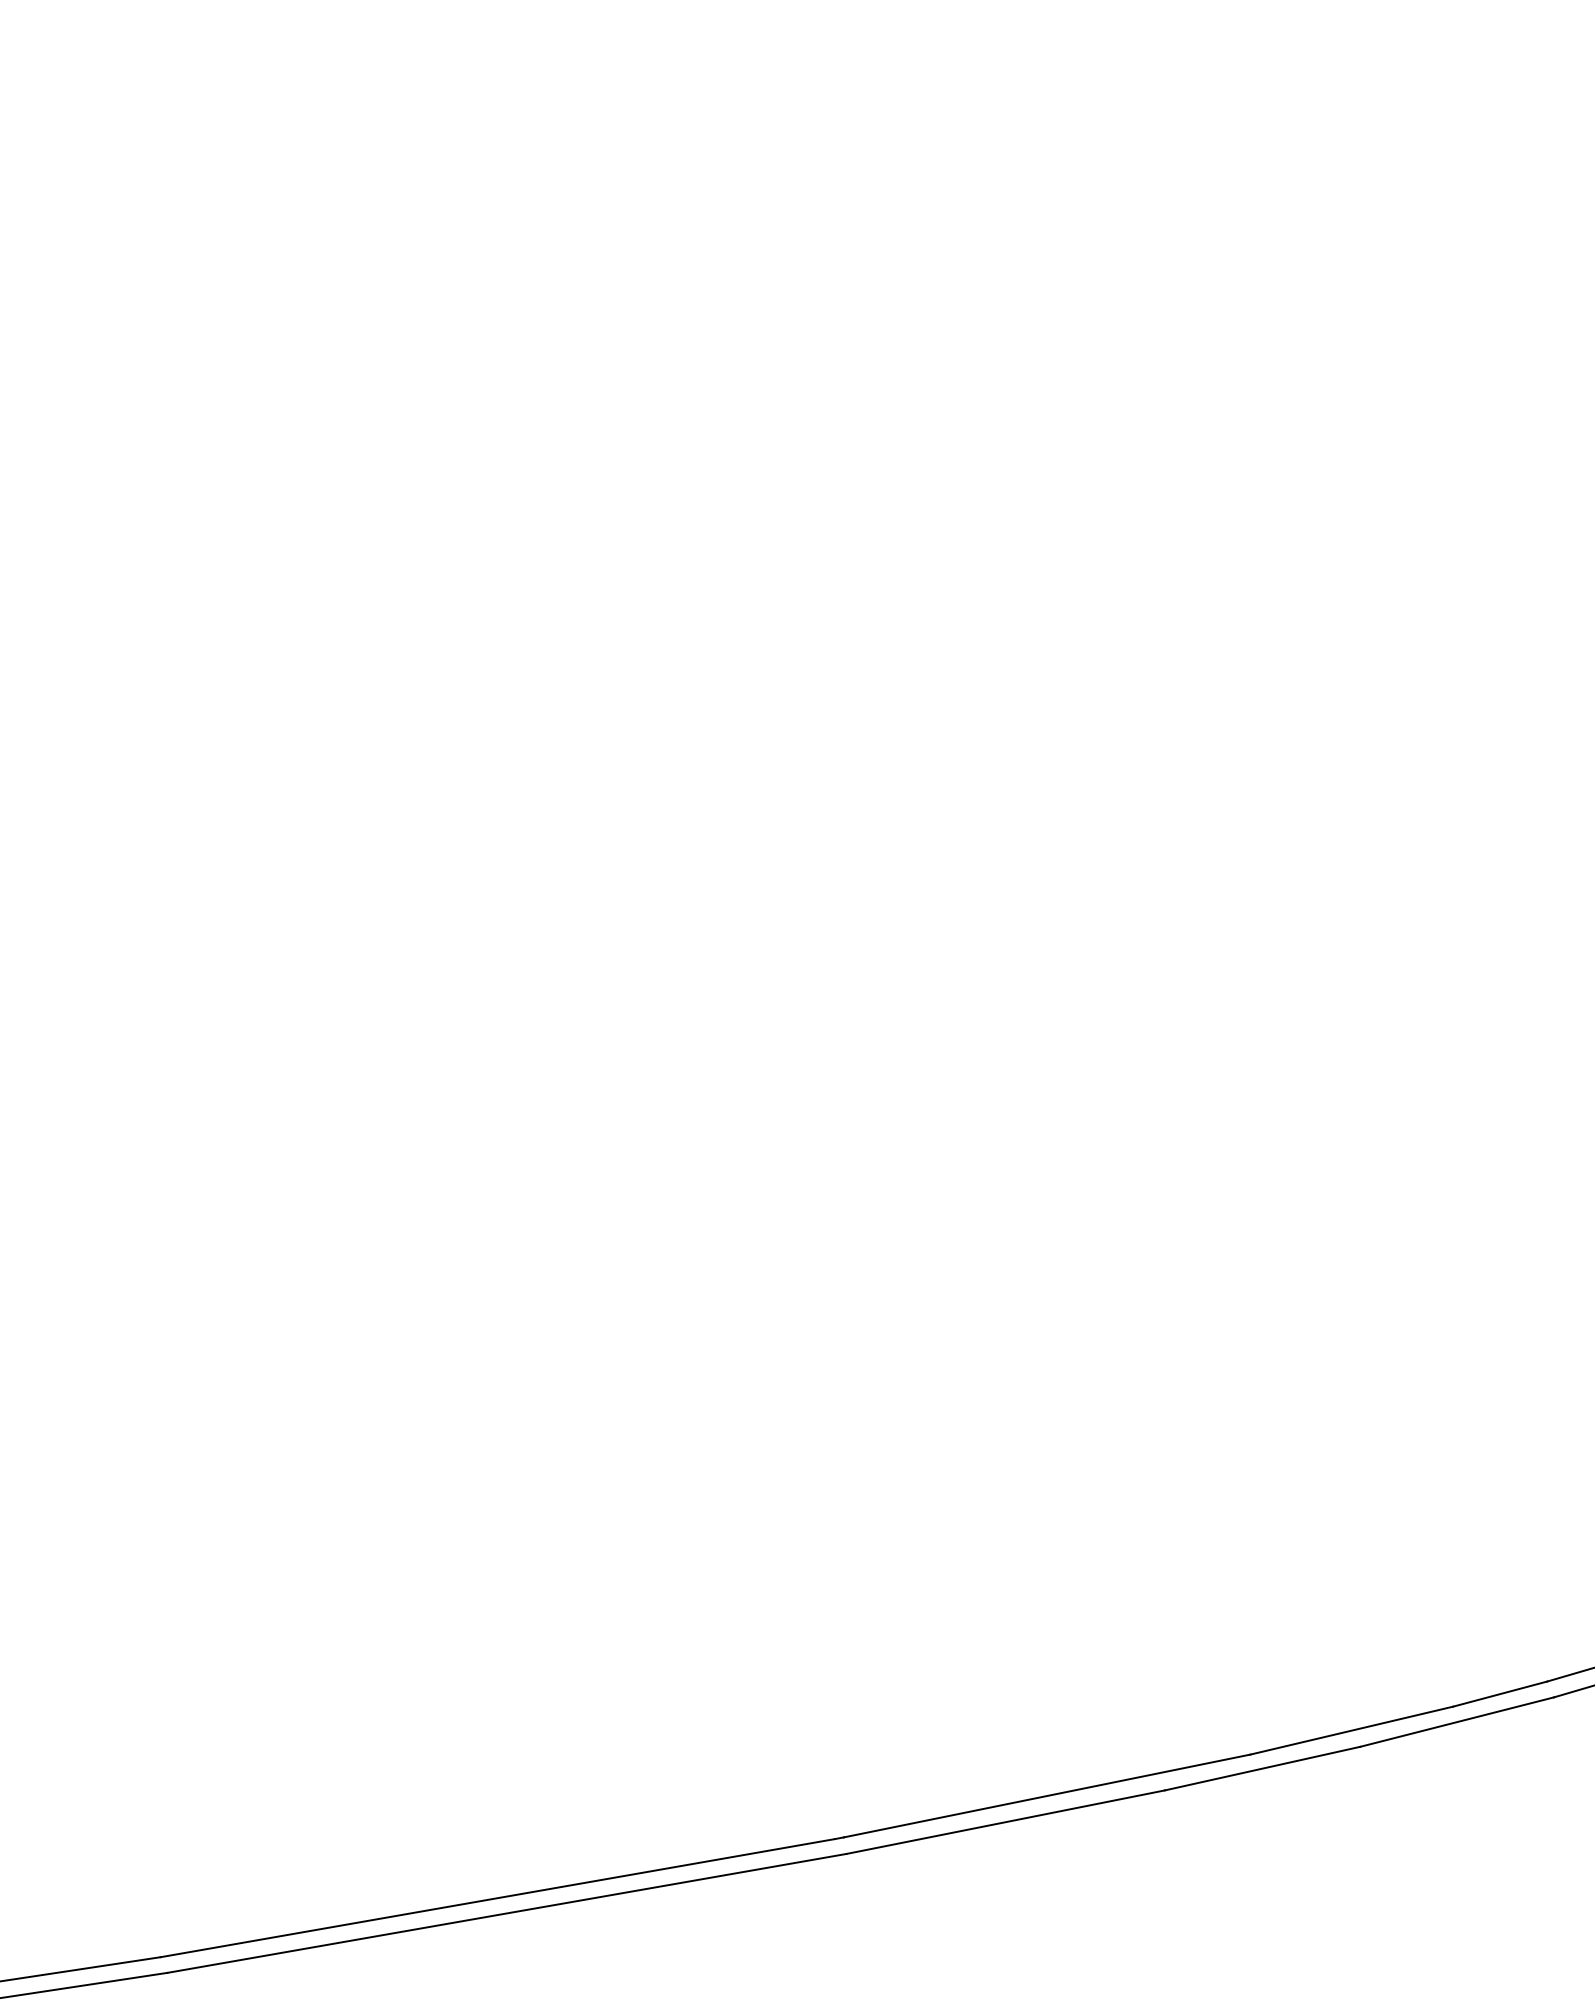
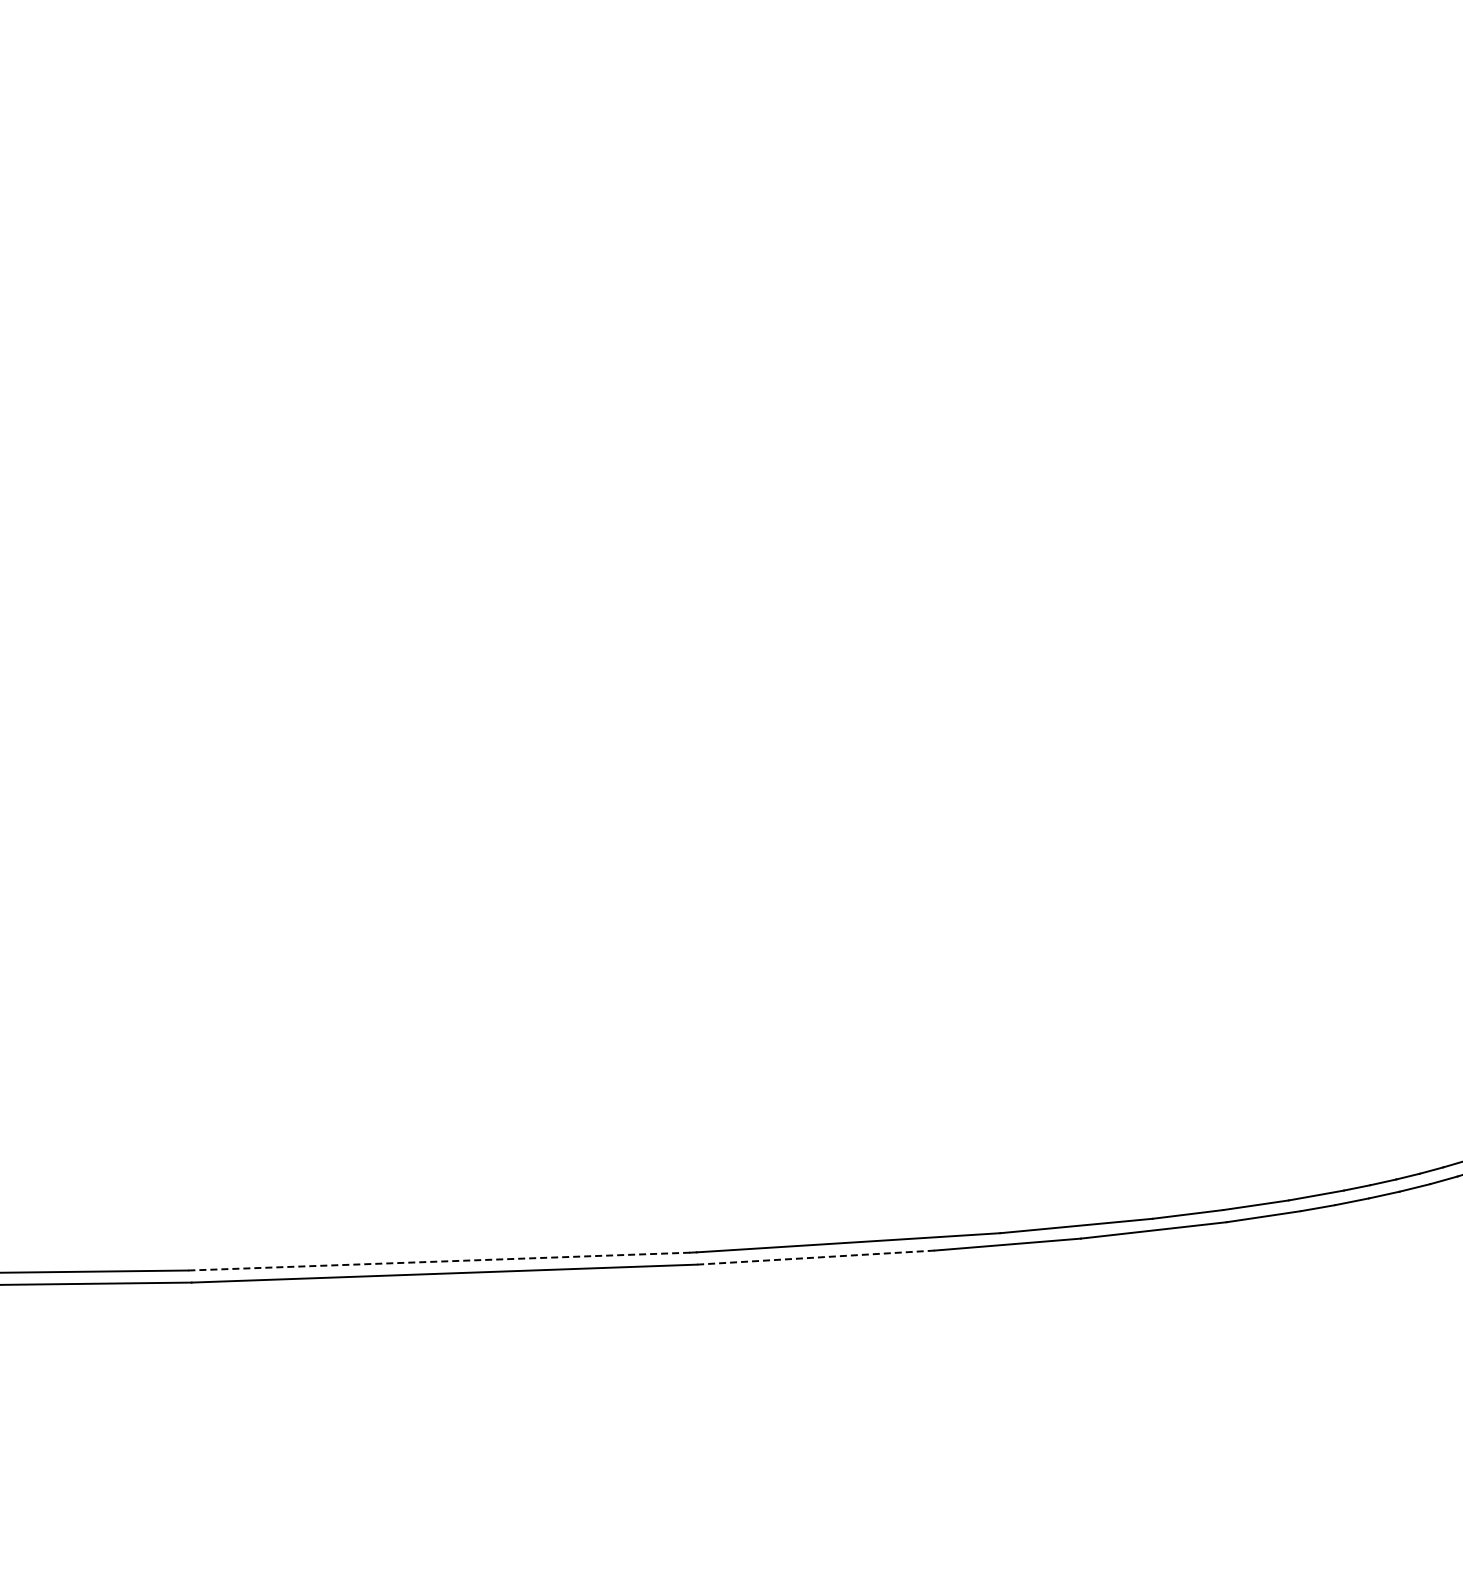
line: (1005, 1822) -> (815, 1257), solid -> dashed
line: (496, 1898) -> (438, 1261), solid -> dashed

